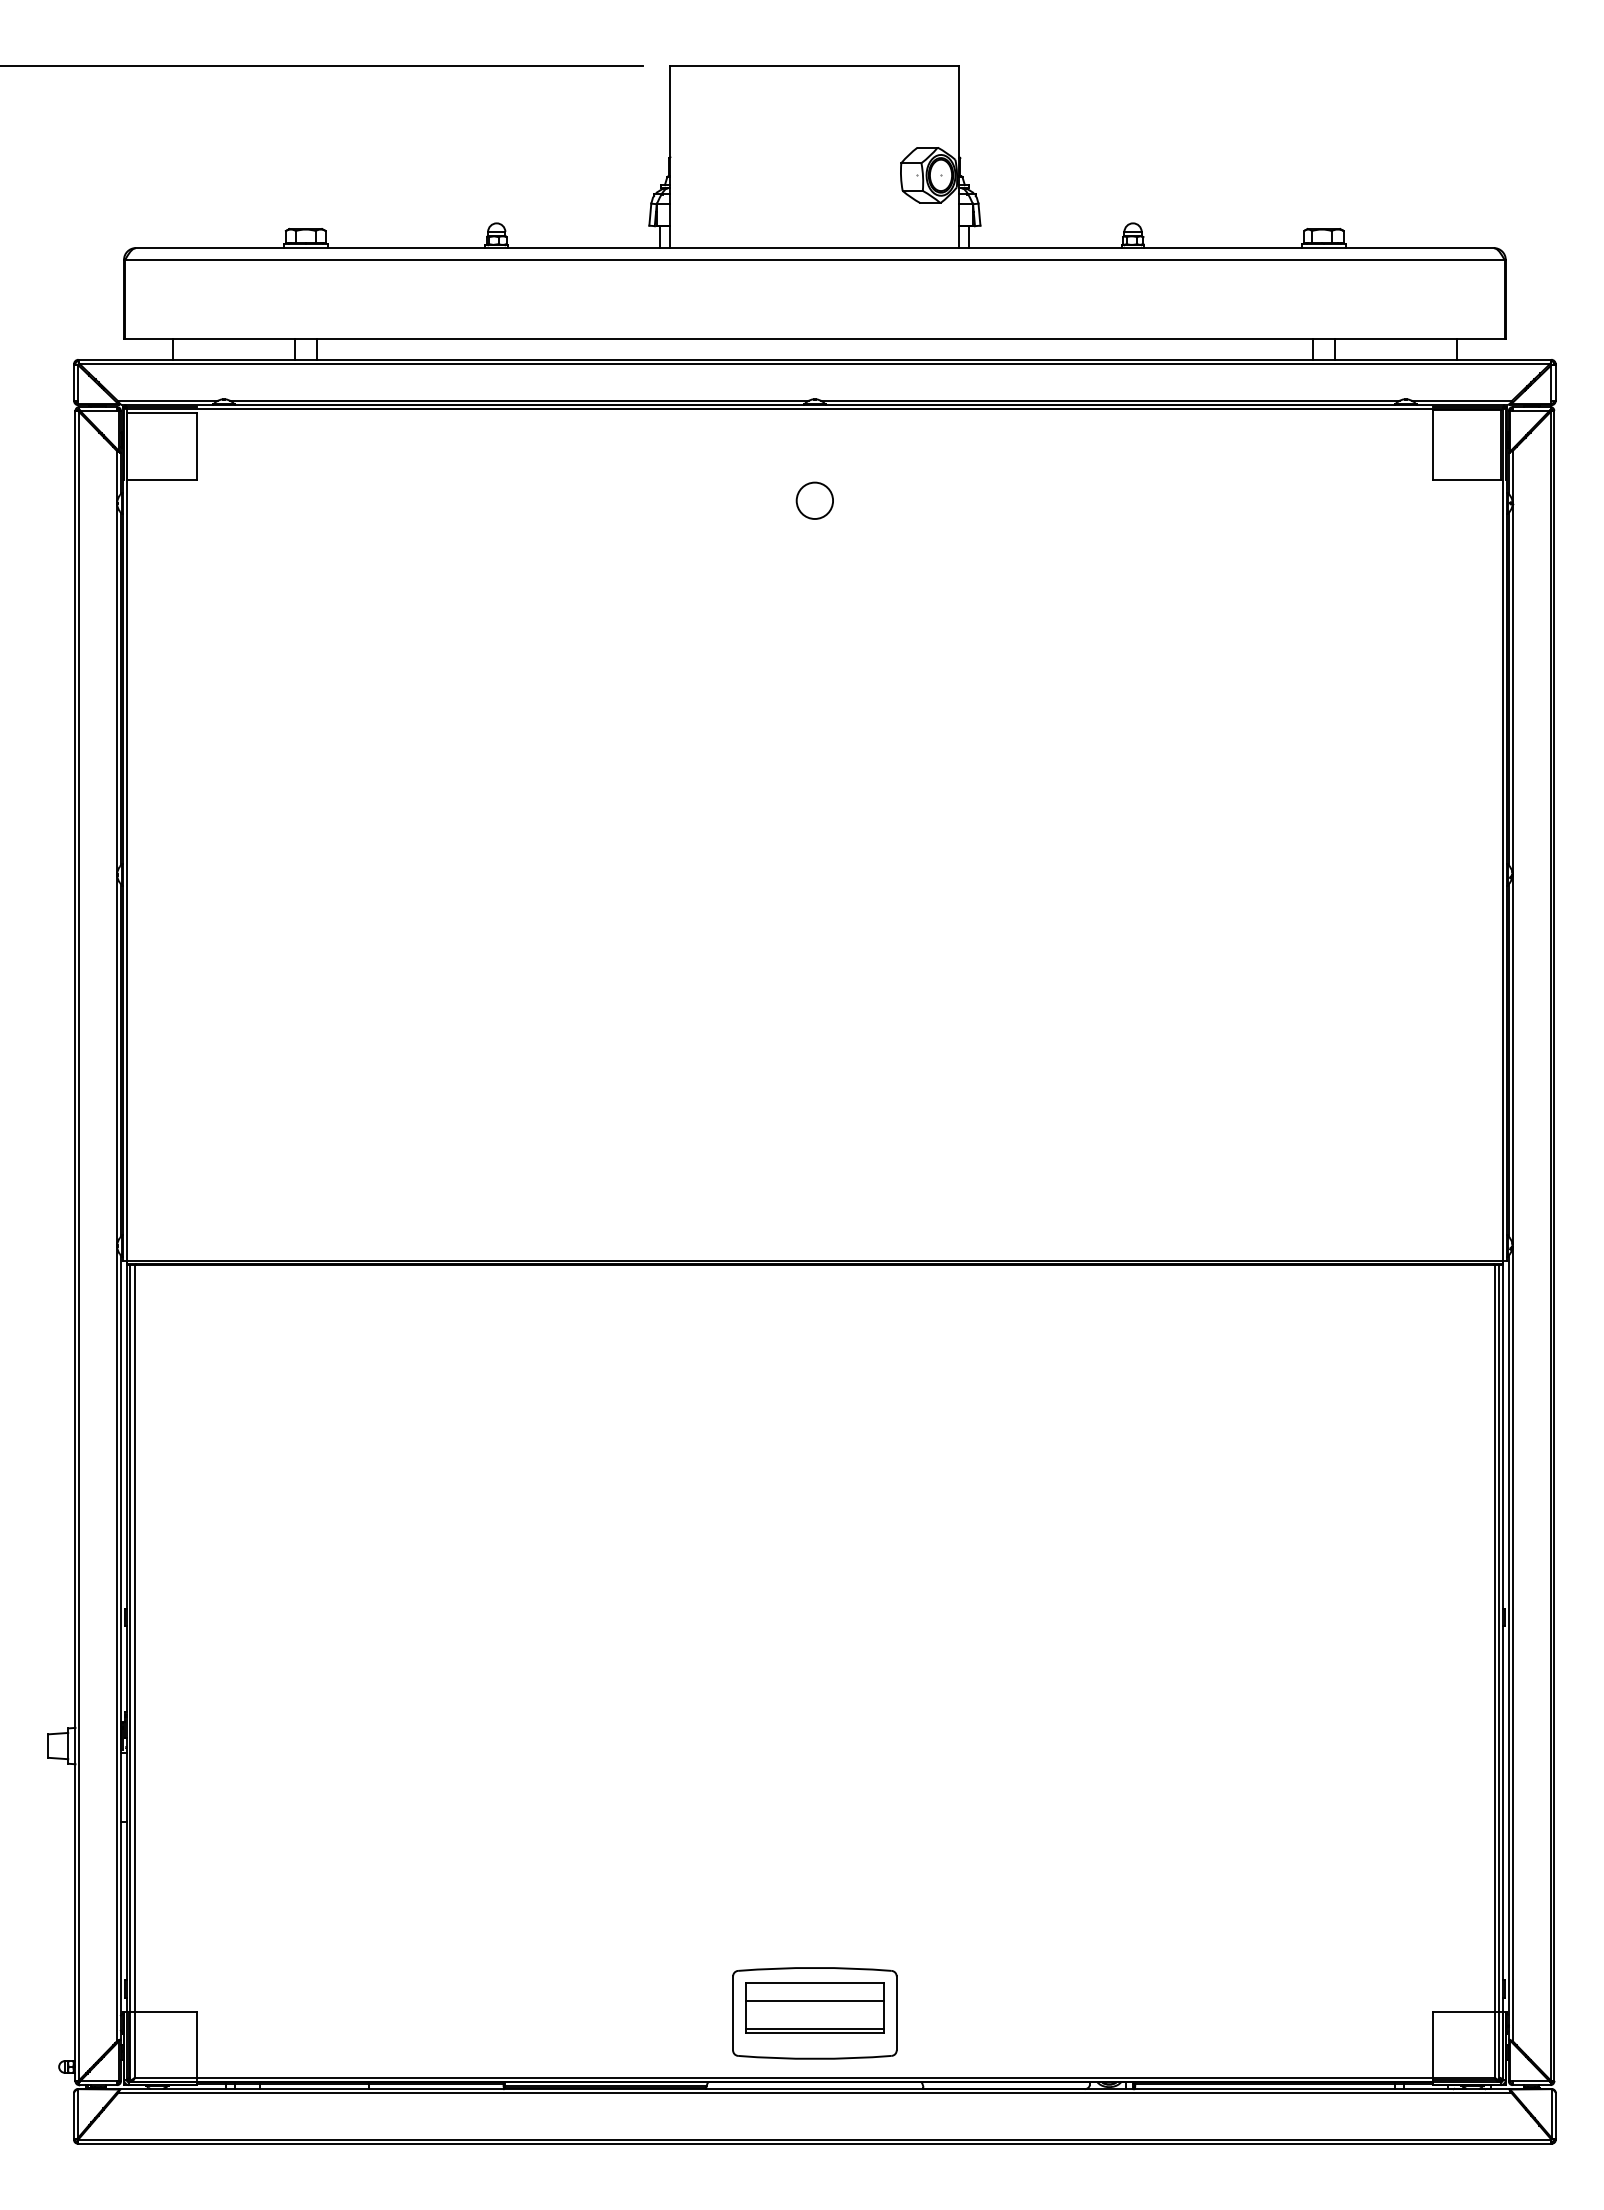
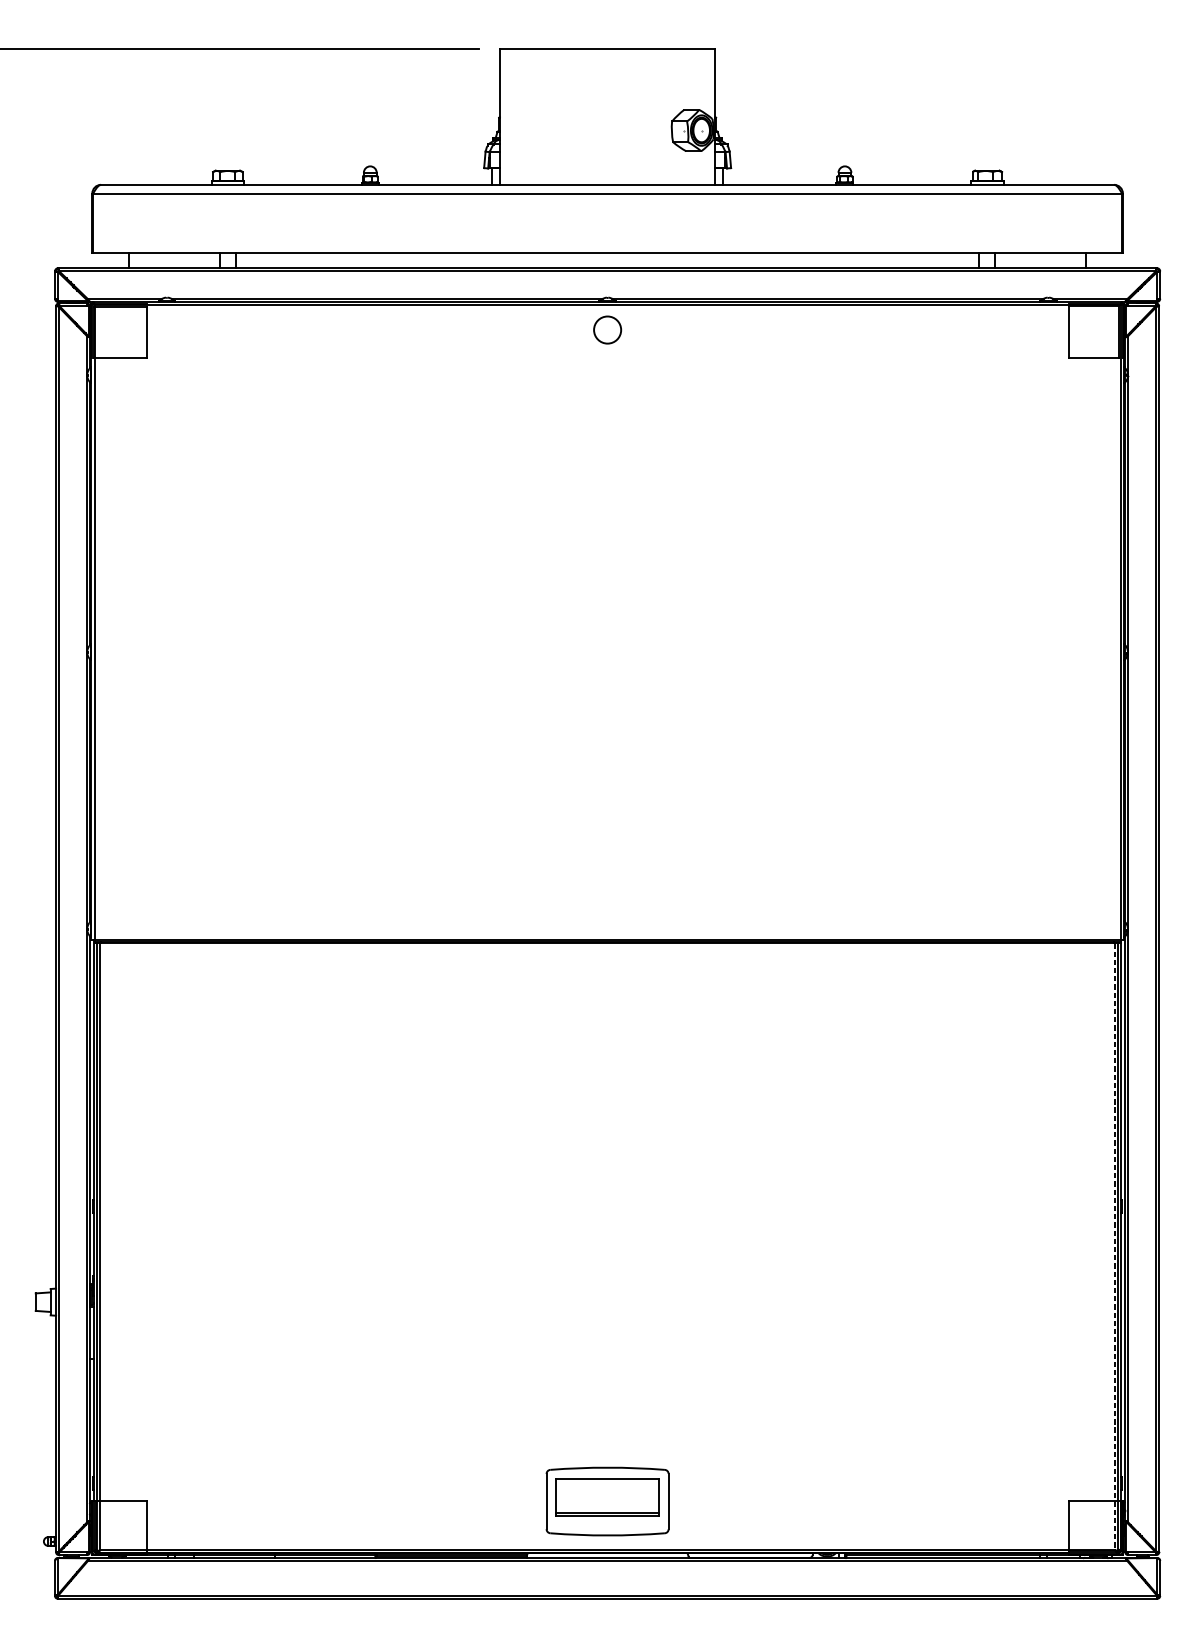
circle: (814, 500) -> (607, 329), moved
line: (1494, 1672) -> (1114, 1247), solid -> dashed
line: (814, 2001) -> (607, 1492), removed

